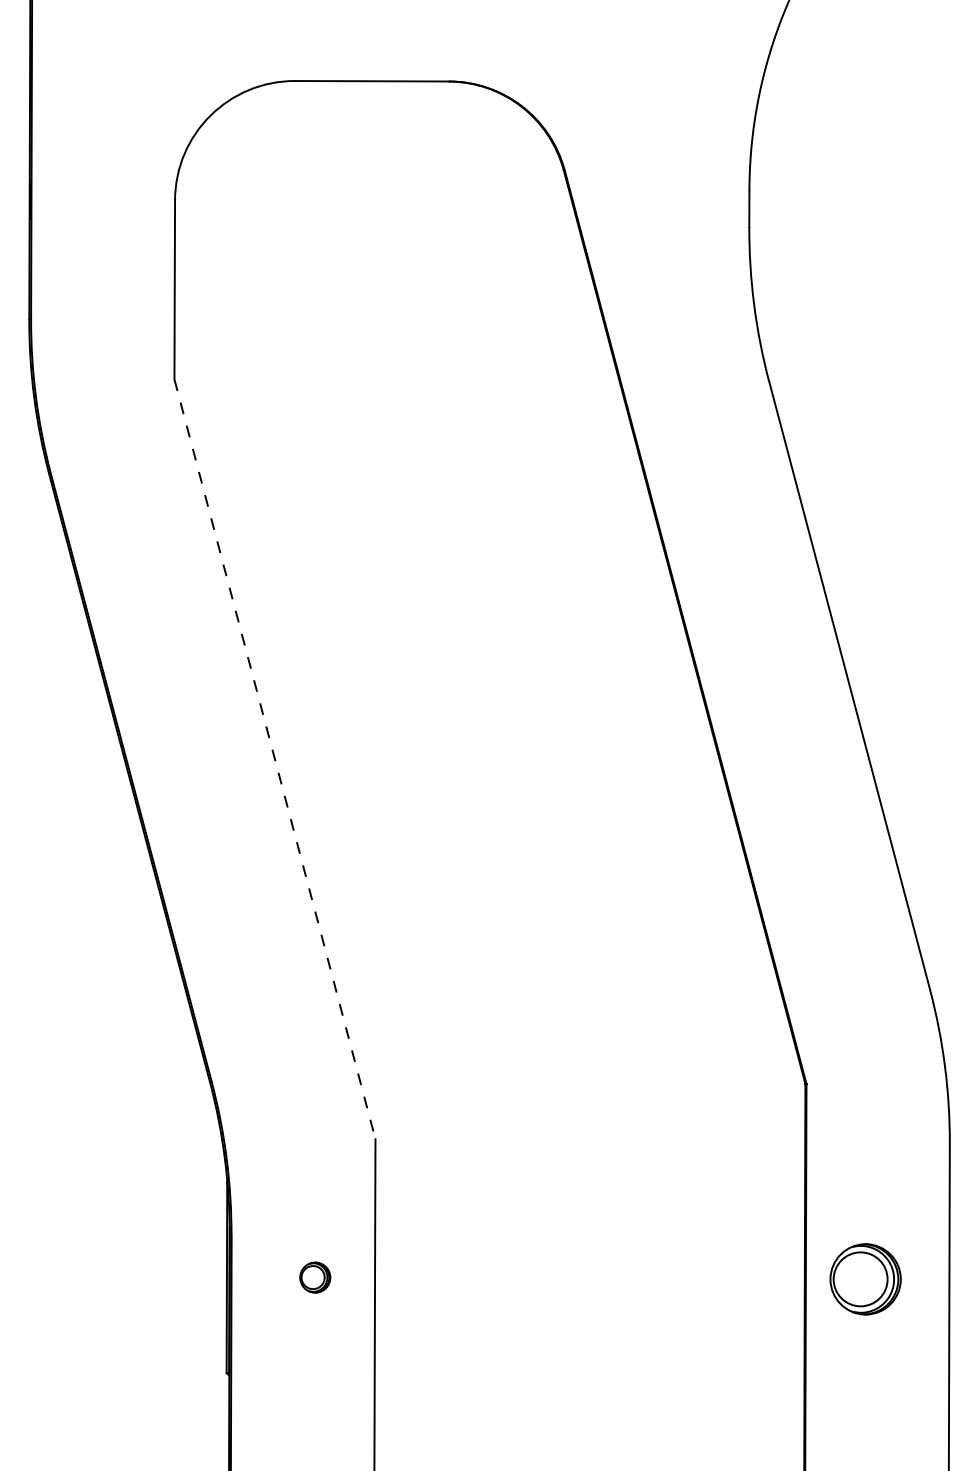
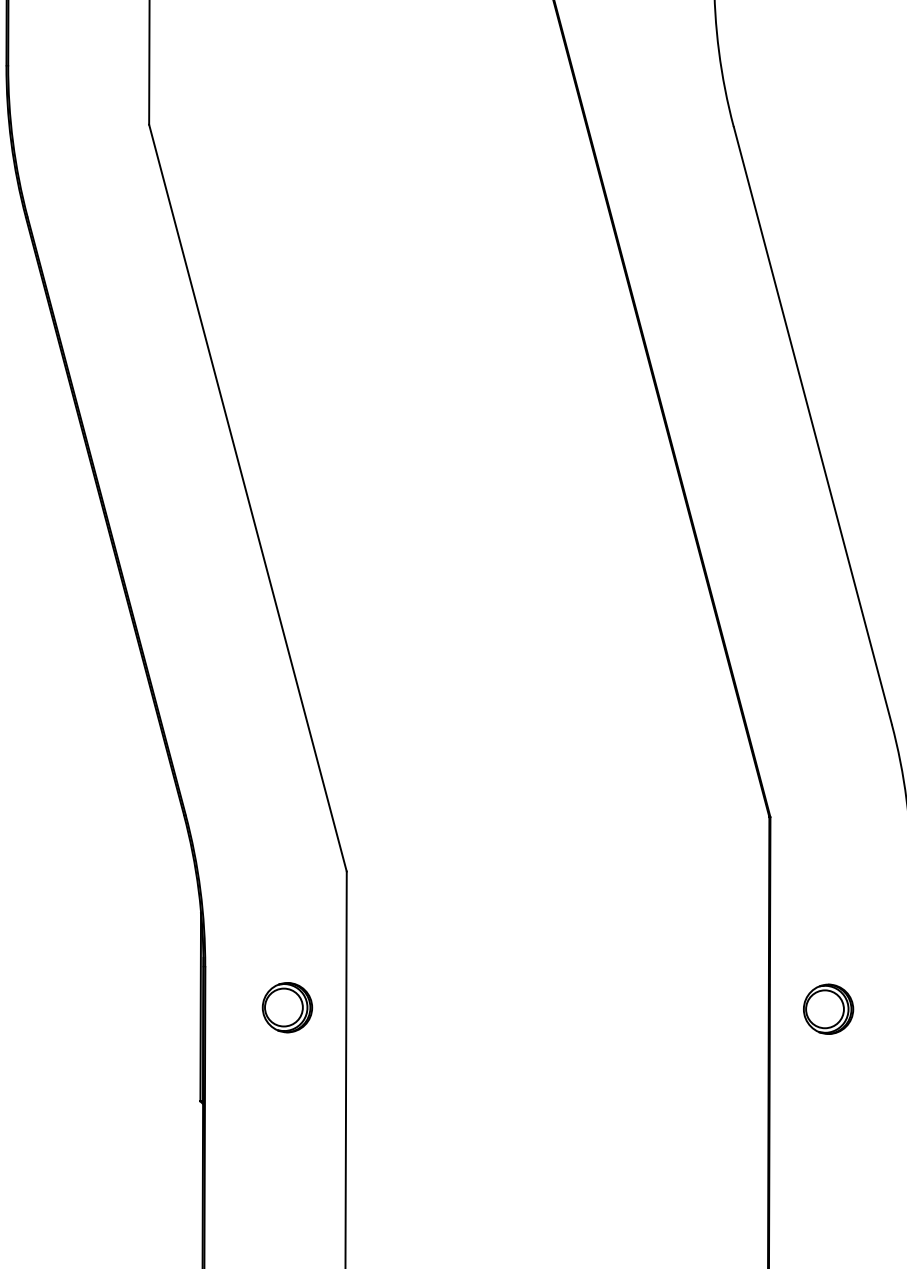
line: (274, 759) -> (247, 498), dashed -> solid
part: (315, 1277) -> (287, 1007), size x1.67
part: (865, 1279) -> (828, 1009), size x0.71

